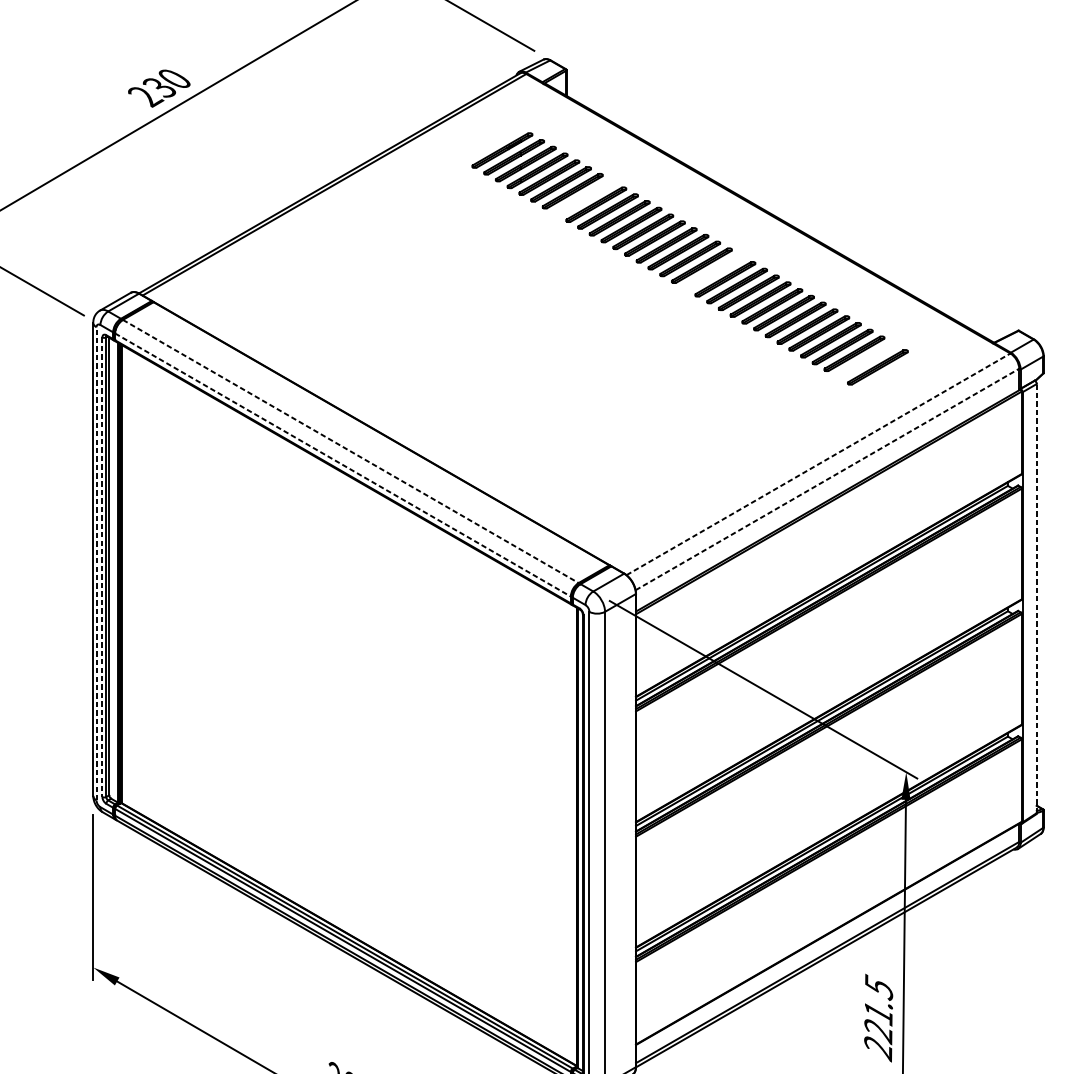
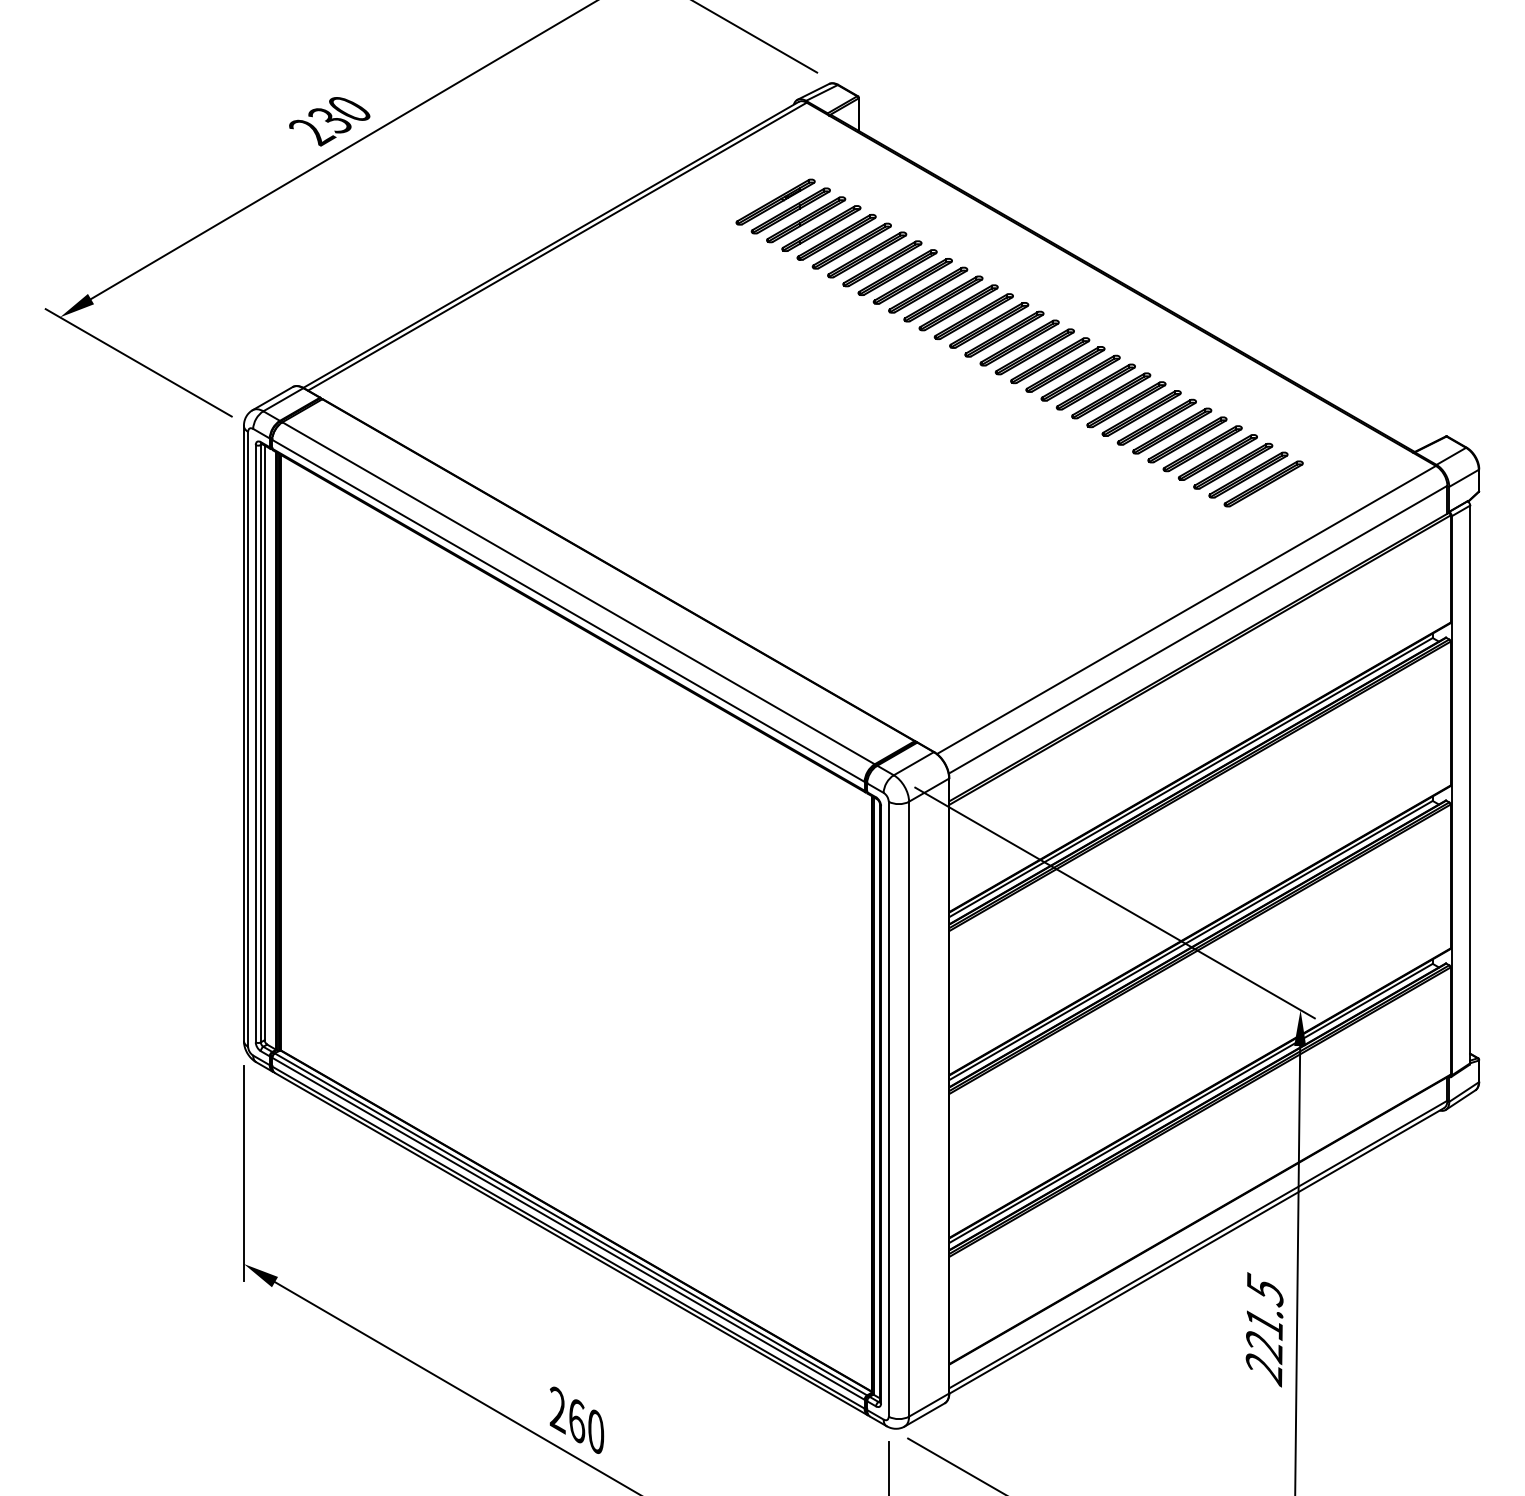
part: (584, 197) -> (882, 263), added
part: (713, 272) -> (1050, 360), added
part: (866, 360) -> (1248, 474), added
line: (350, 451) -> (578, 593), dashed -> solid
line: (818, 463) -> (1186, 609), dashed -> solid
line: (343, 464) -> (568, 610), dashed -> solid
line: (827, 479) -> (1198, 629), dashed -> solid
line: (96, 563) -> (248, 738), dashed -> solid
line: (102, 567) -> (255, 743), dashed -> solid
line: (1037, 598) -> (1470, 784), dashed -> solid

